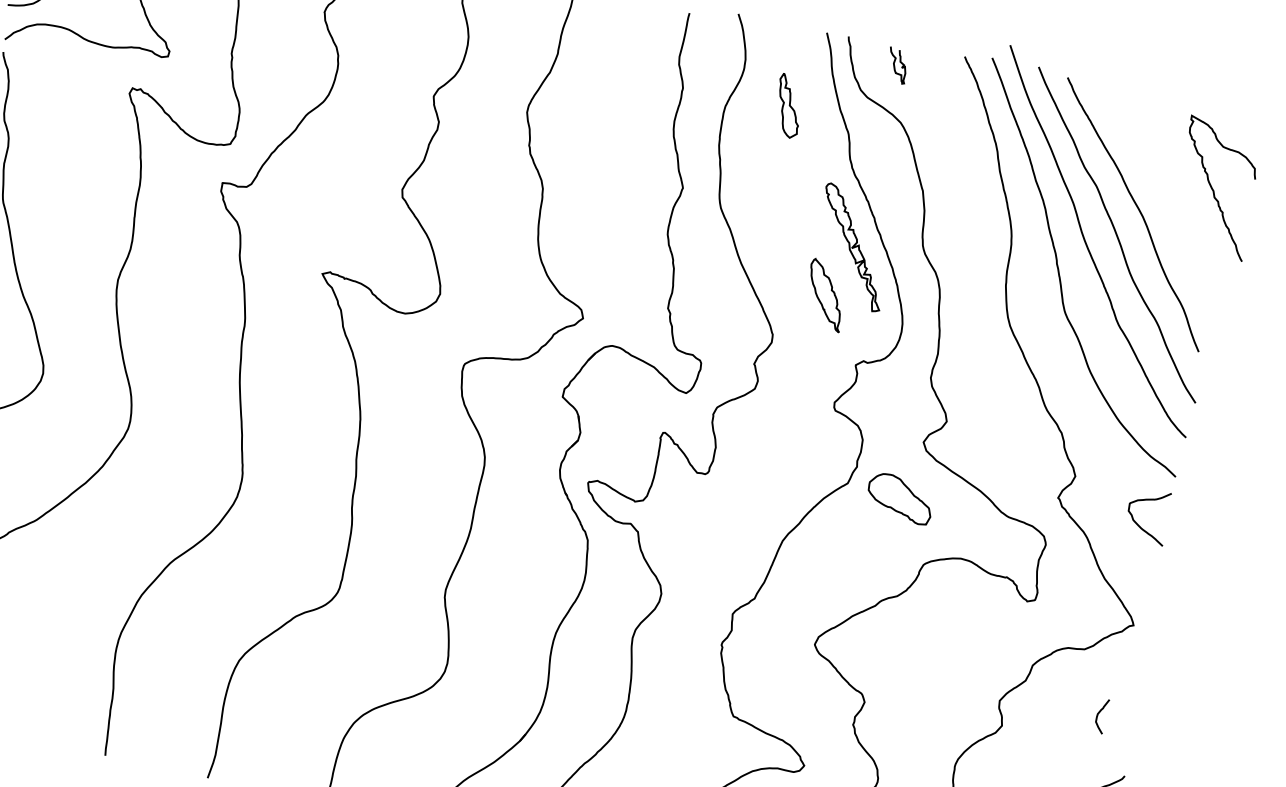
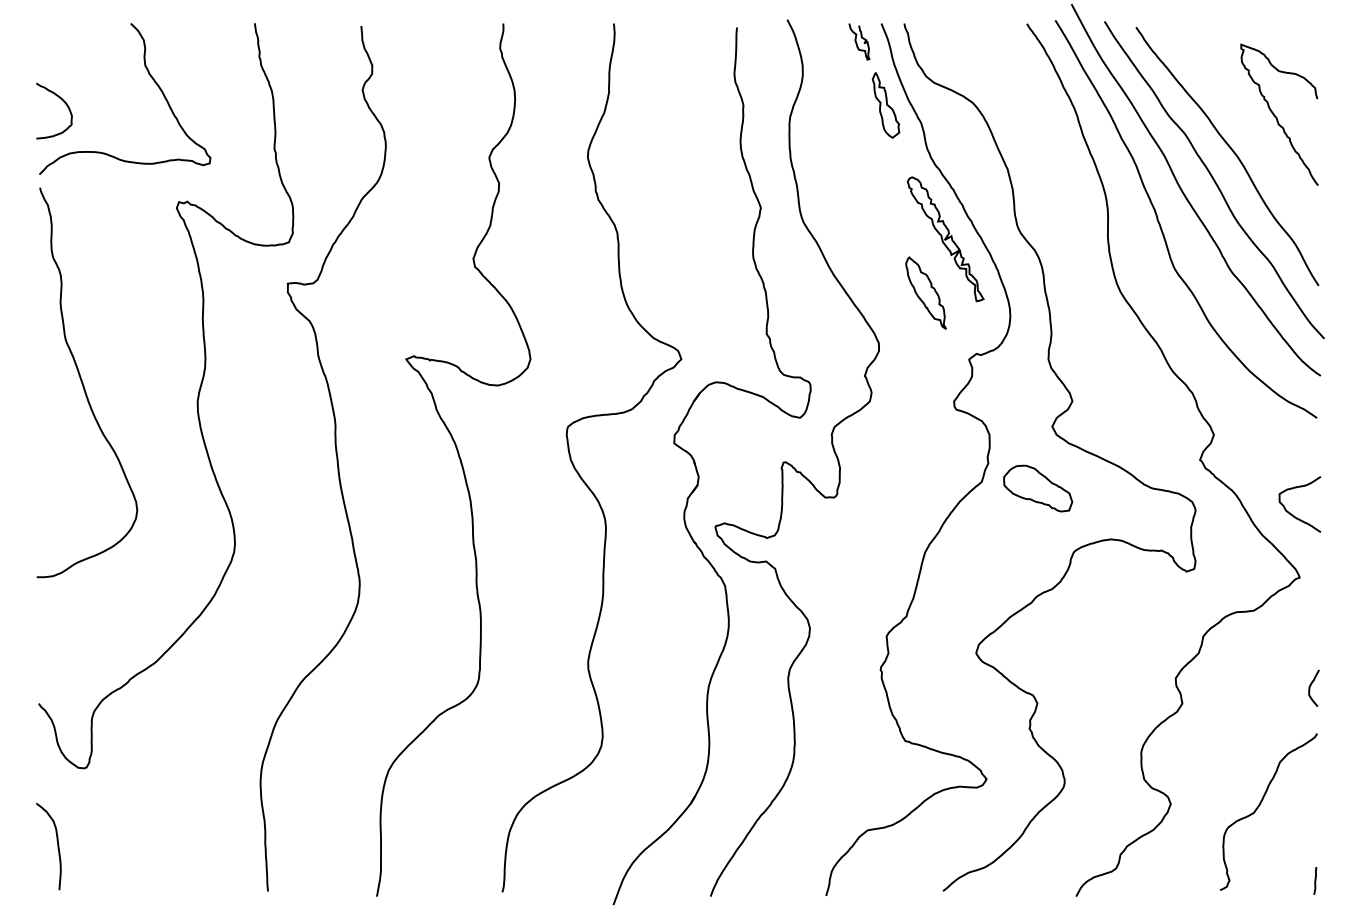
curve: (895, 66) -> (857, 43), moved
part: (788, 106) -> (885, 105), moved
curve: (1213, 189) -> (1276, 116), moved
curve: (1137, 522) -> (1290, 512), moved
curve: (1099, 713) -> (1311, 685), moved

